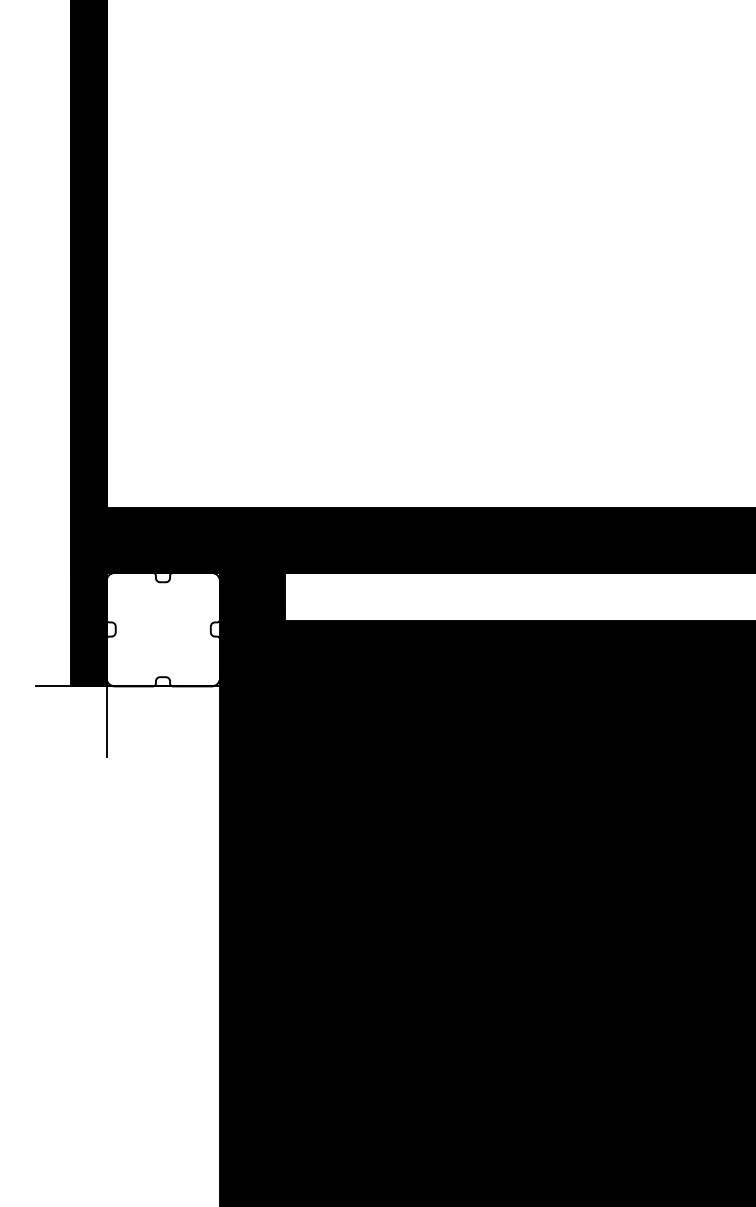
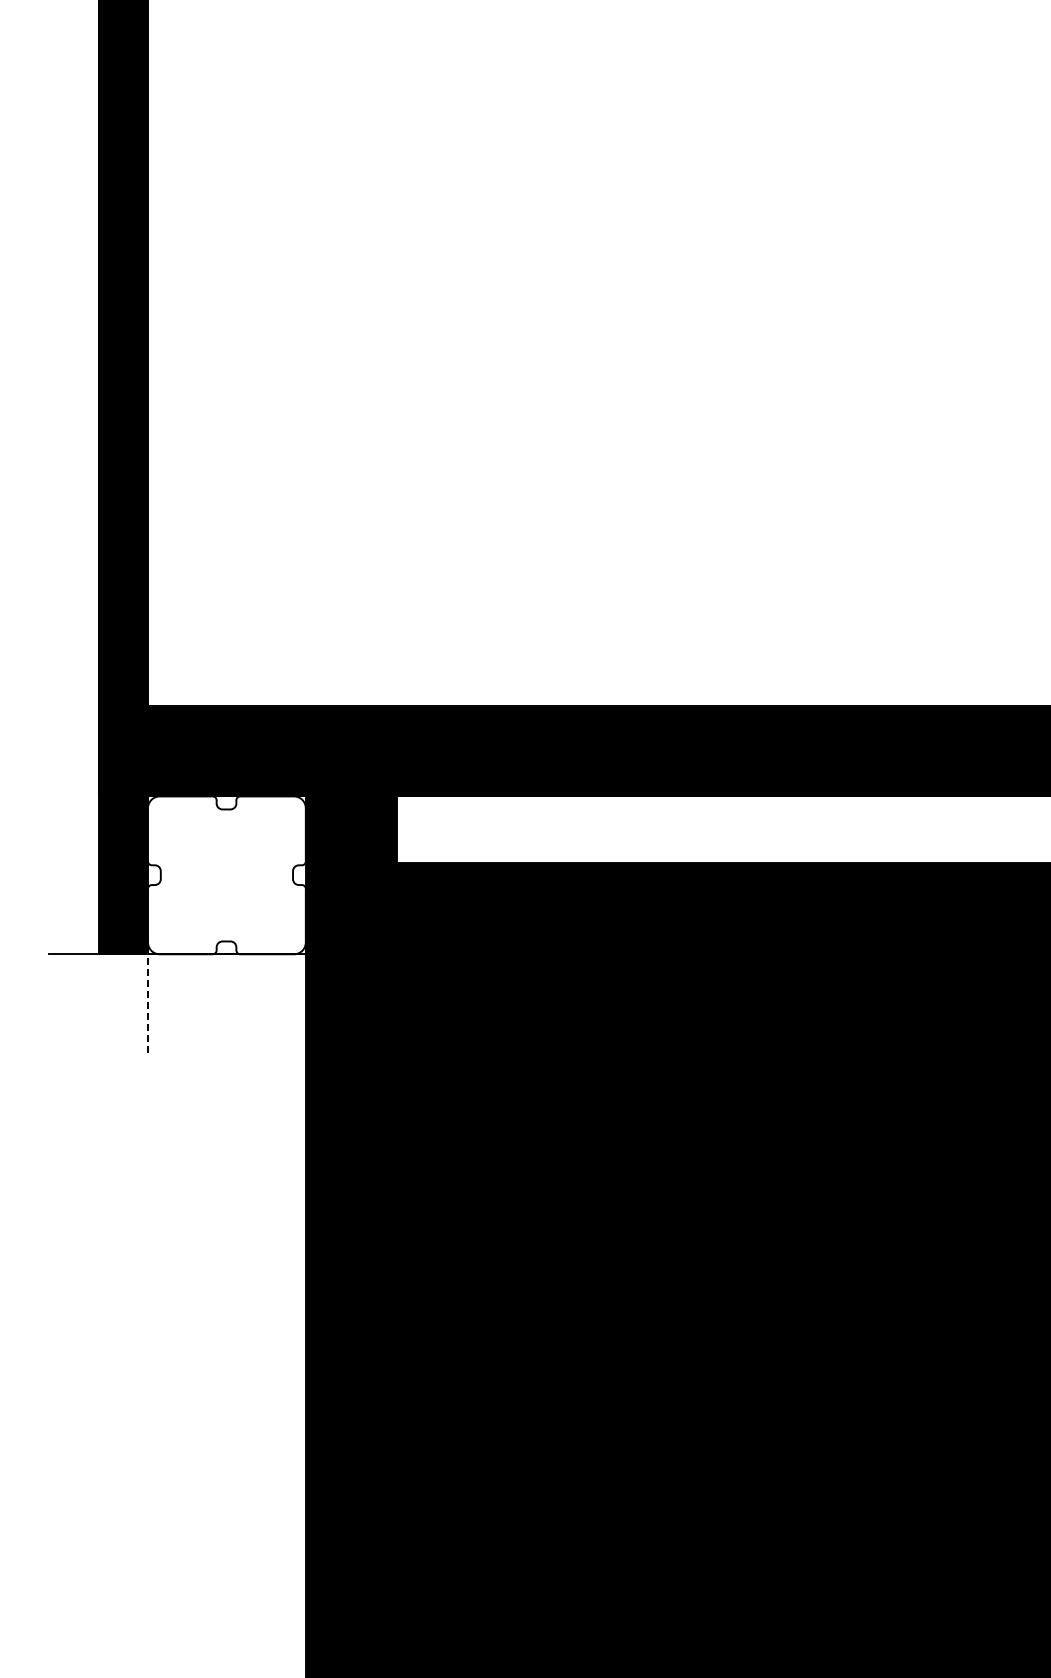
line: (106, 721) -> (148, 1003), solid -> dashed

